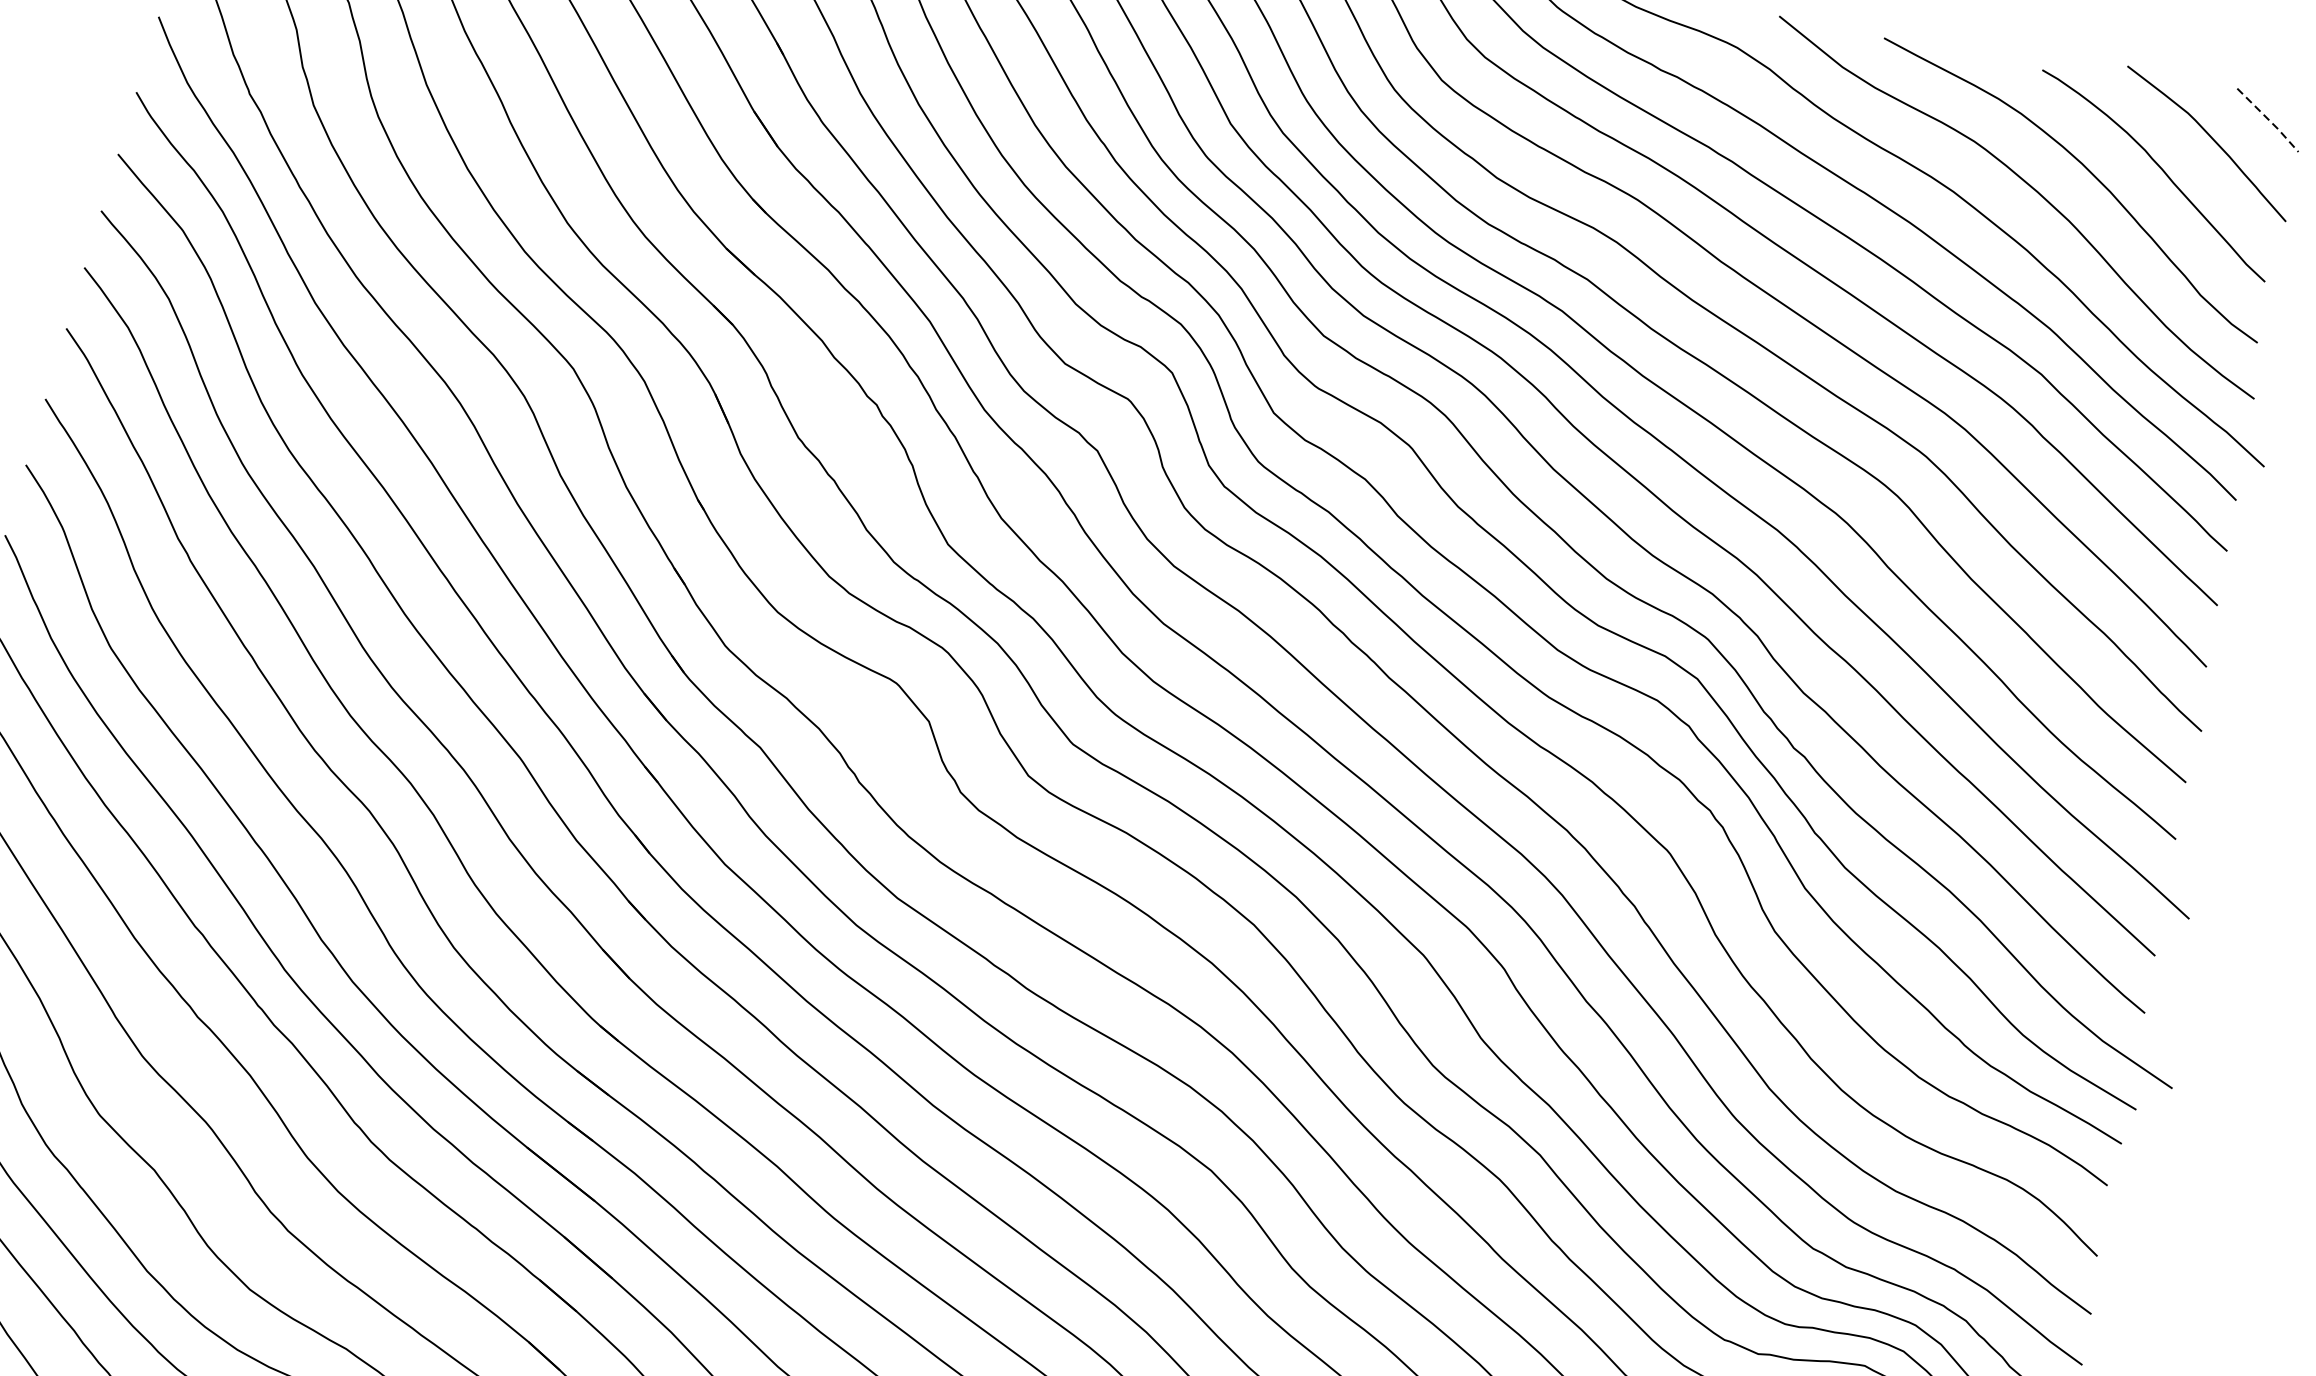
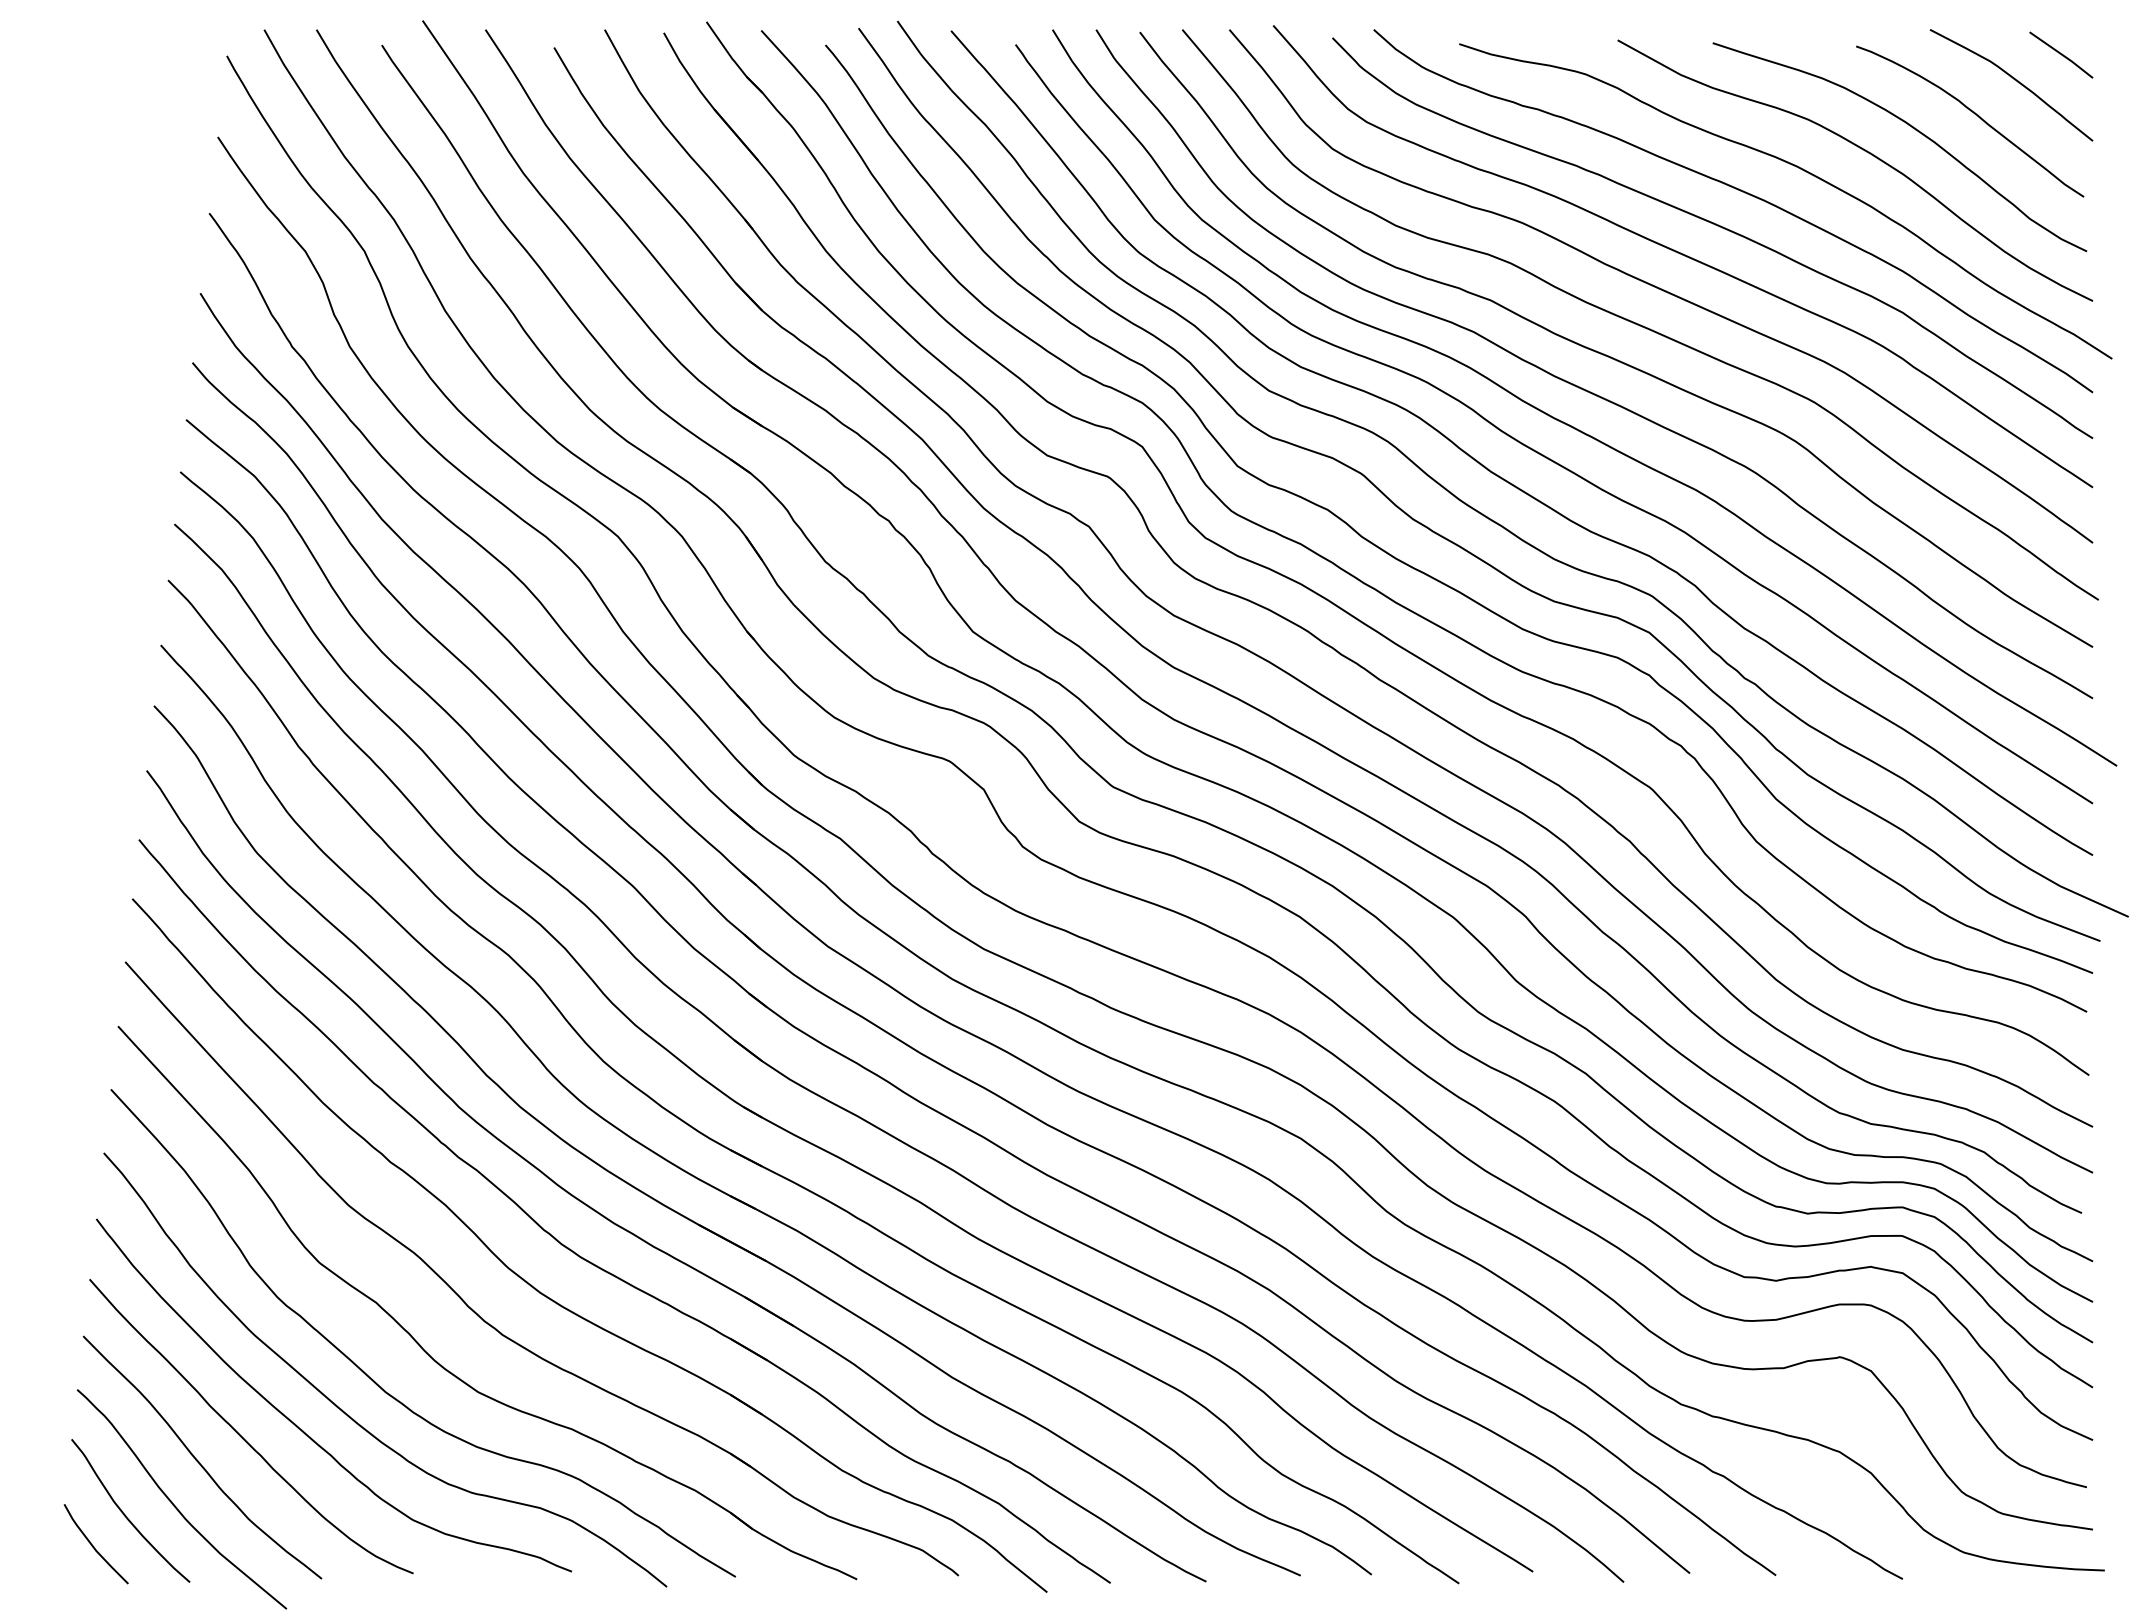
line: (2269, 120) -> (2062, 55), dashed -> solid

